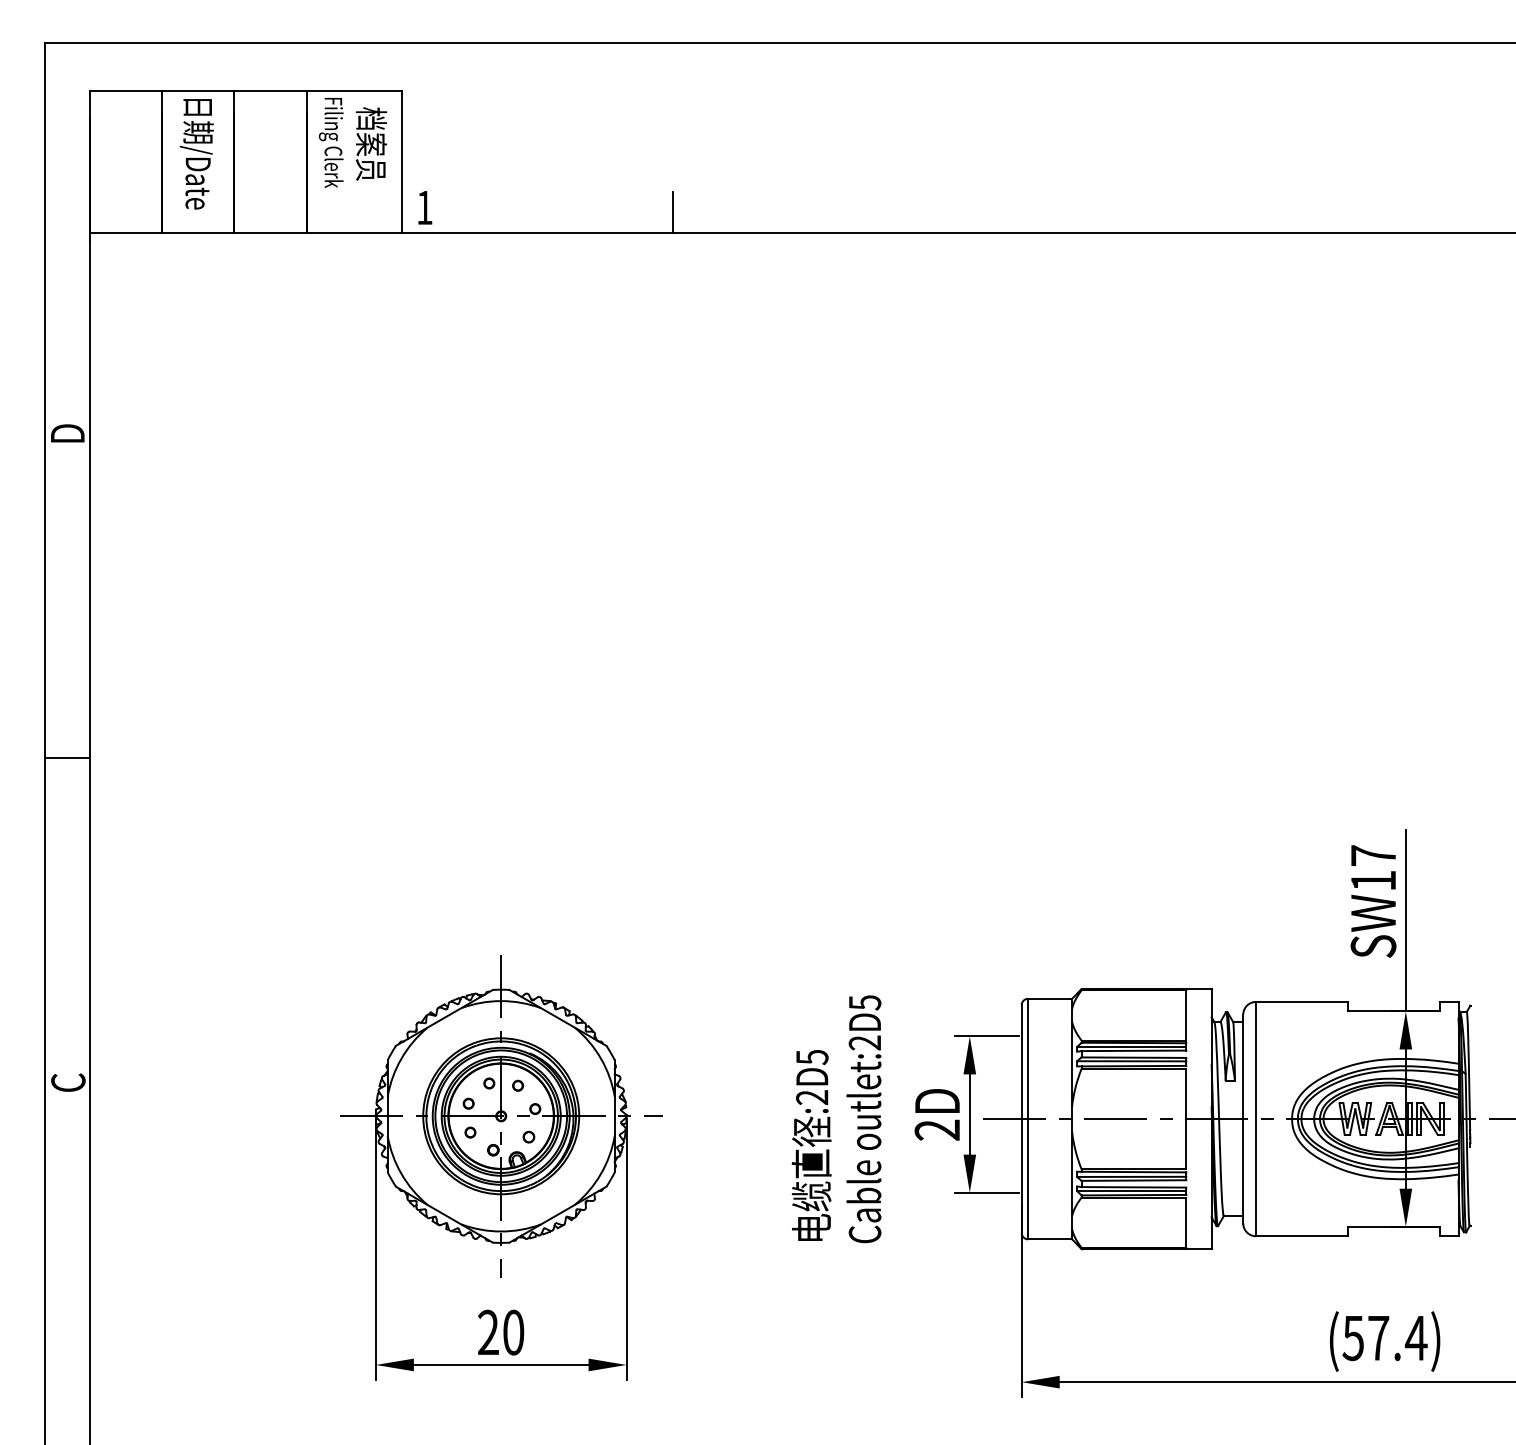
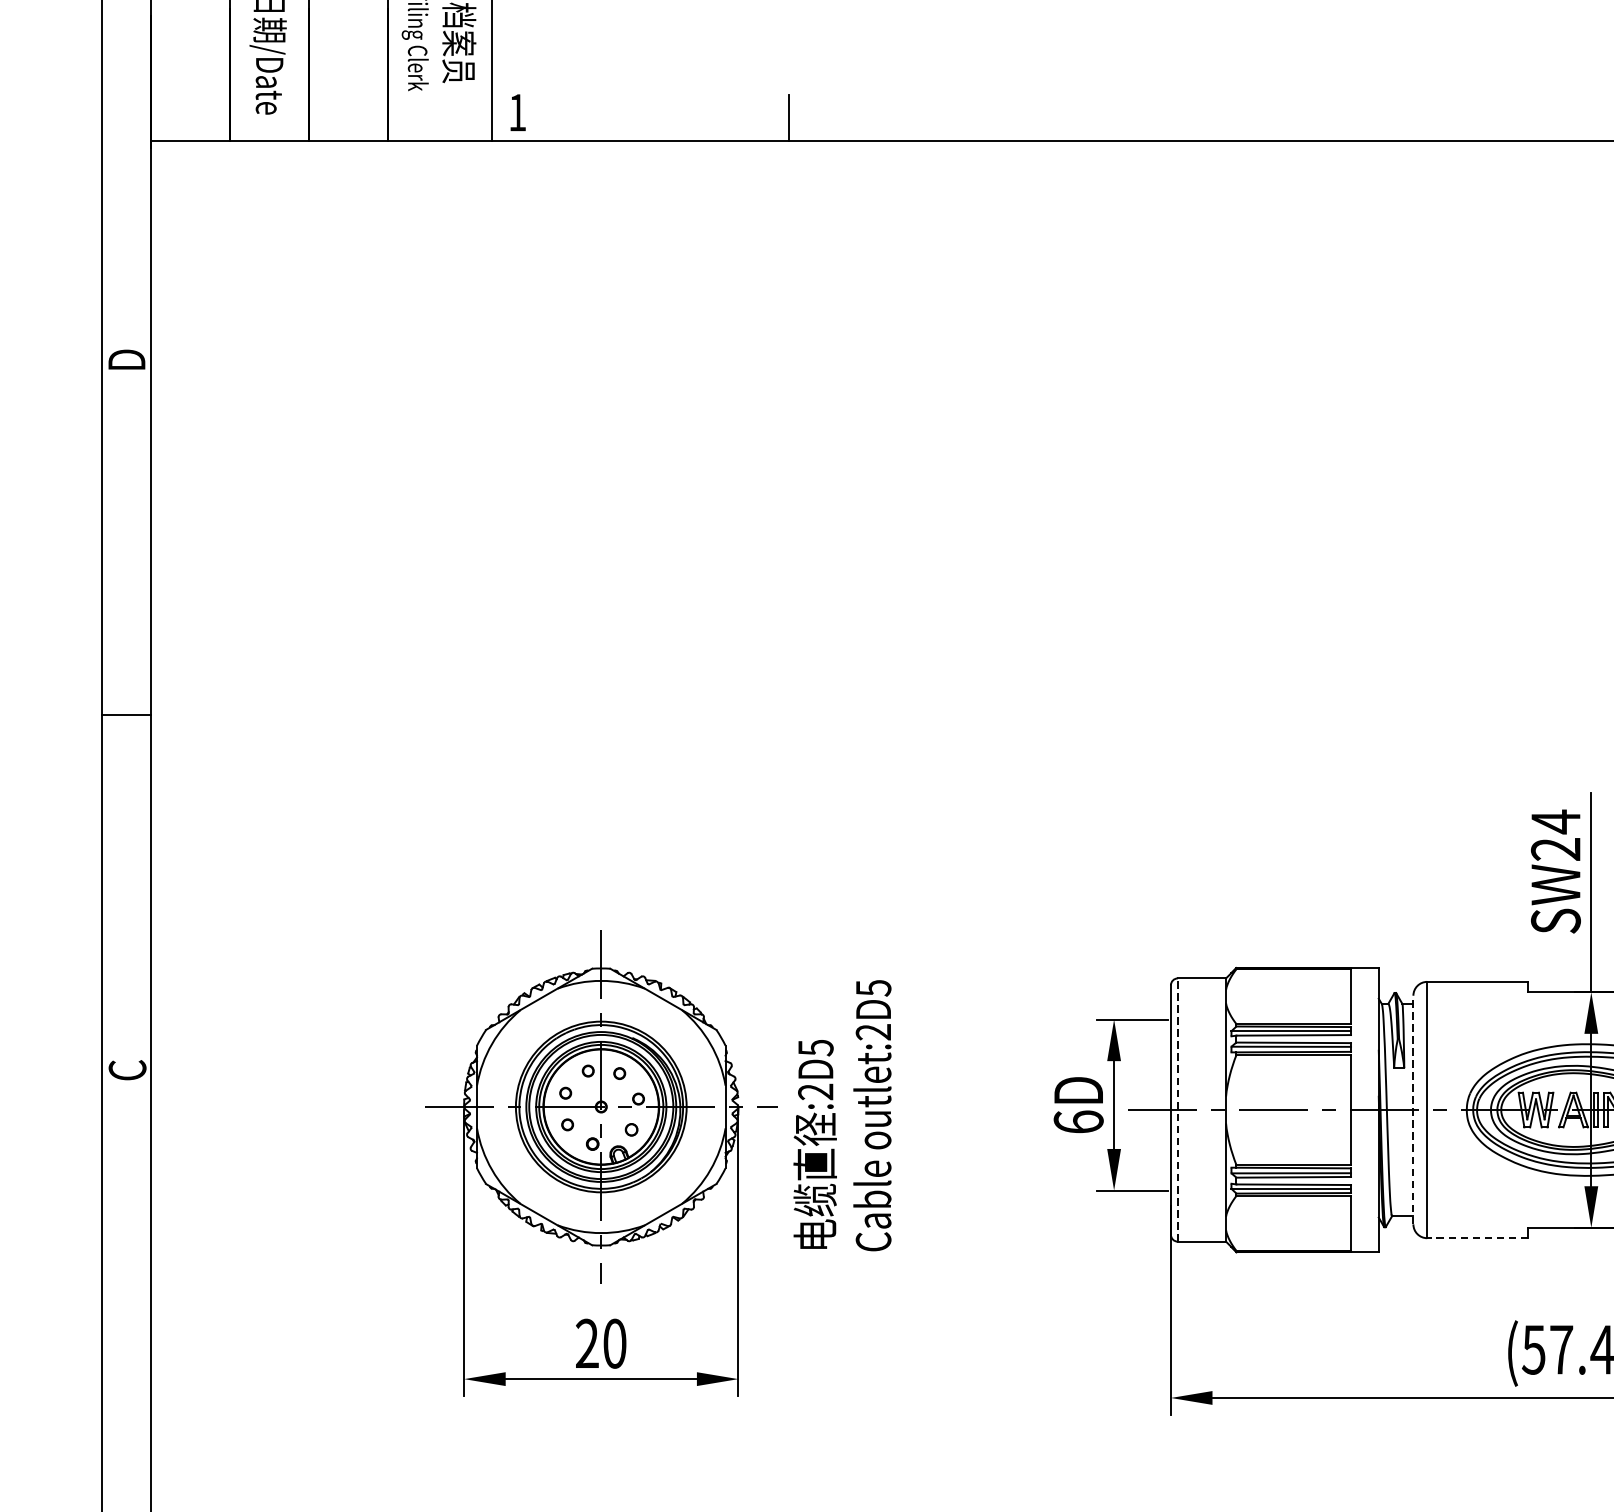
text: (1372, 867) -> (1554, 834), SW17 -> SW24
line: (1028, 1118) -> (1178, 1109), solid -> dashed
line: (1243, 1118) -> (1413, 1109), solid -> dashed
text: (836, 1119) -> (842, 1115), moved
text: (937, 1129) -> (1078, 1121), 2D -> 6D
line: (1301, 1236) -> (1477, 1238), solid -> dashed

